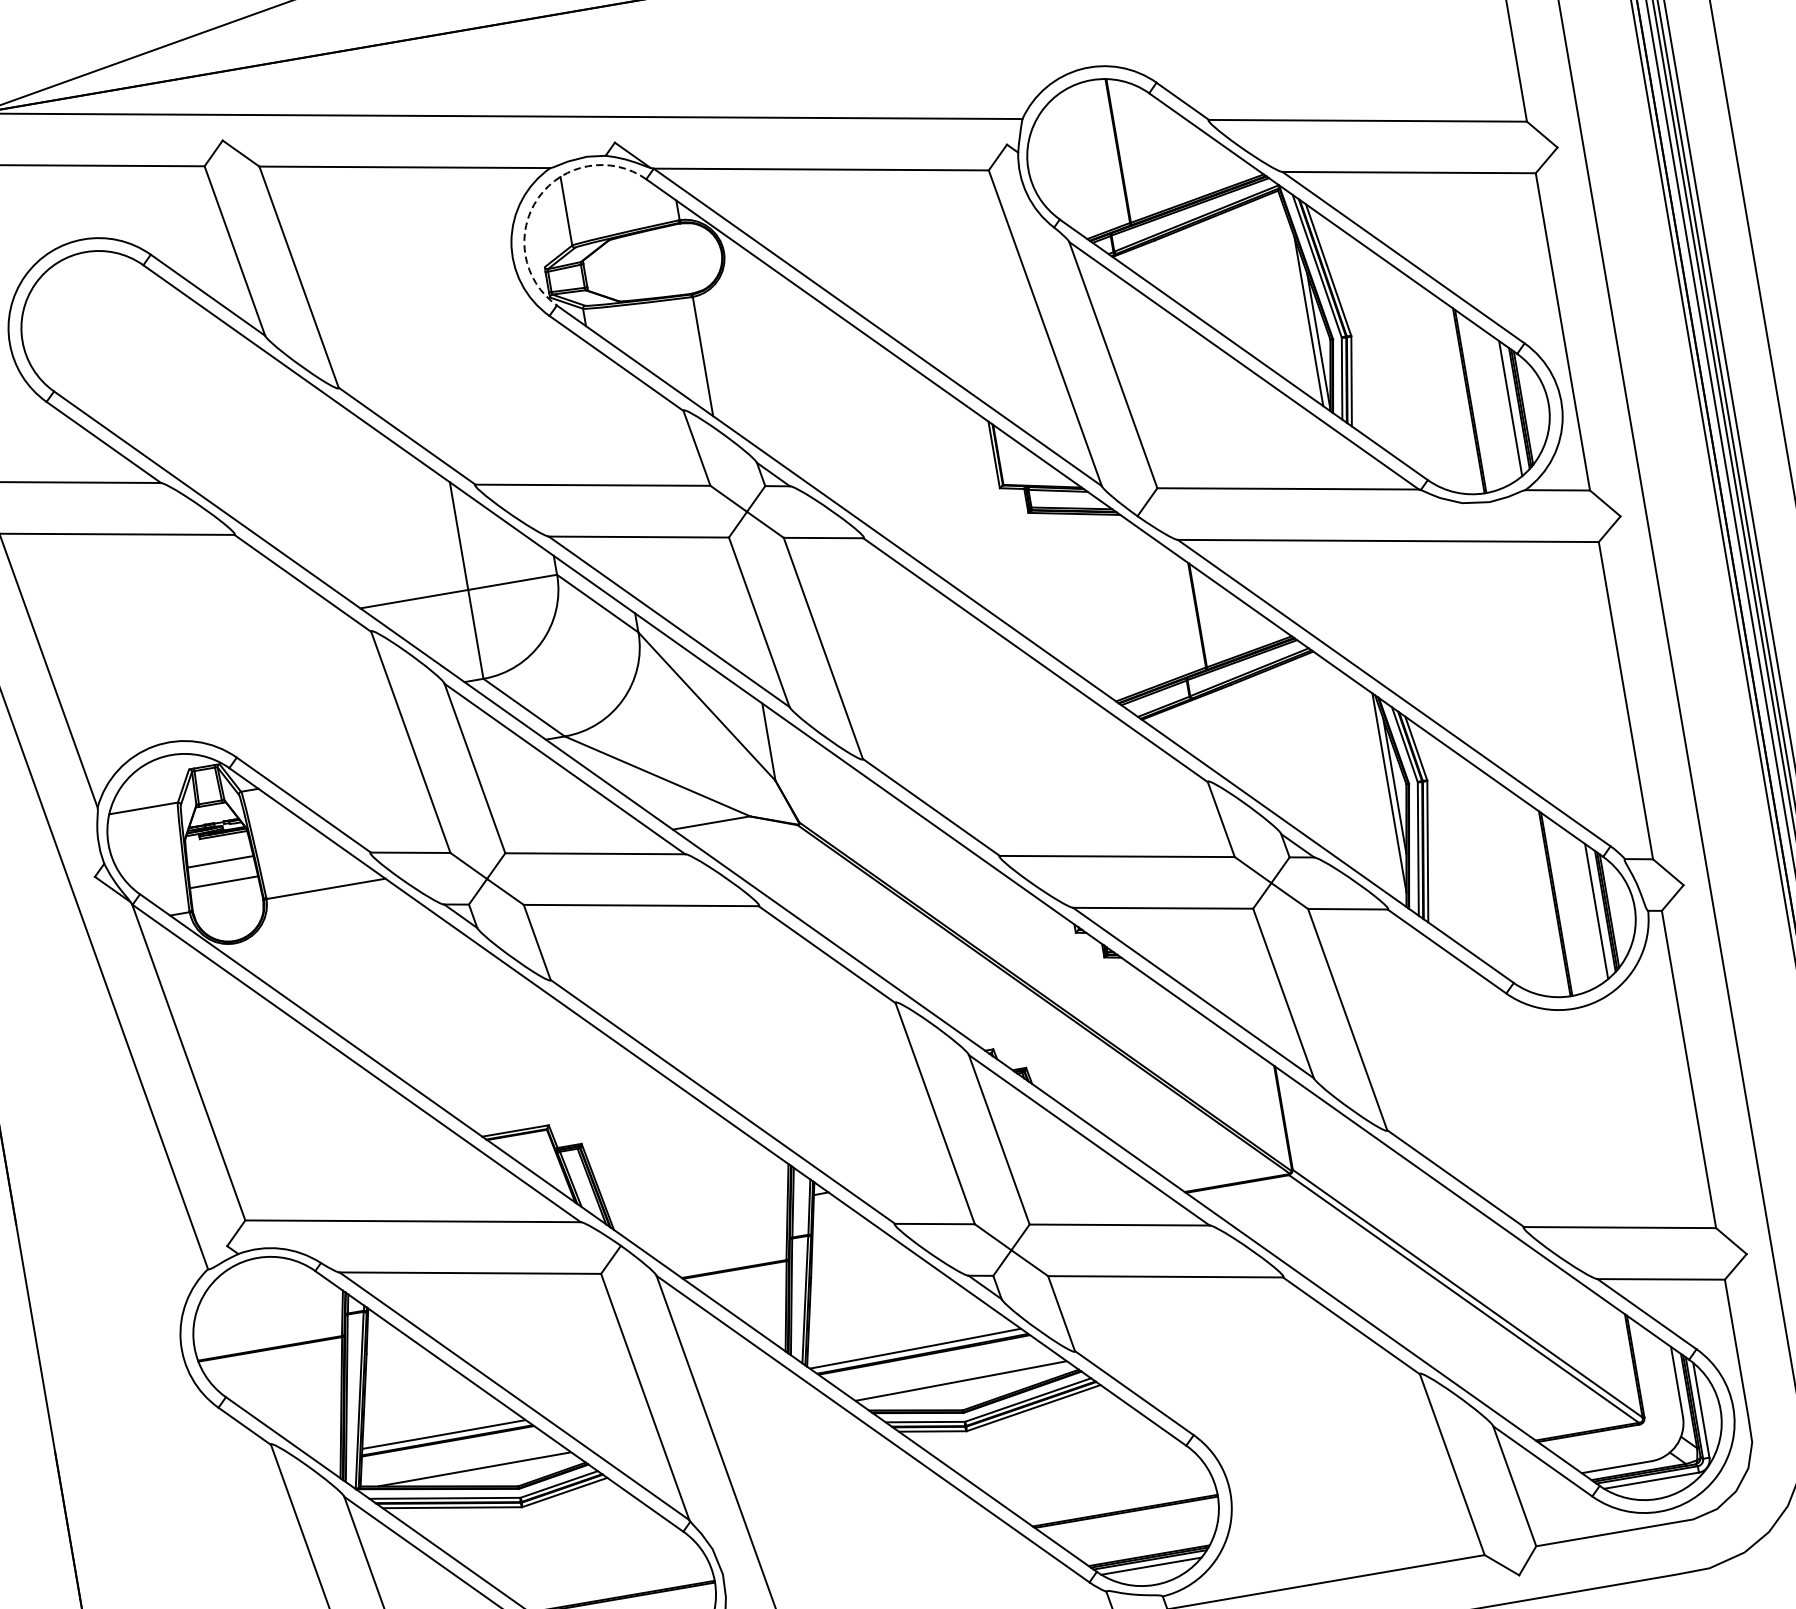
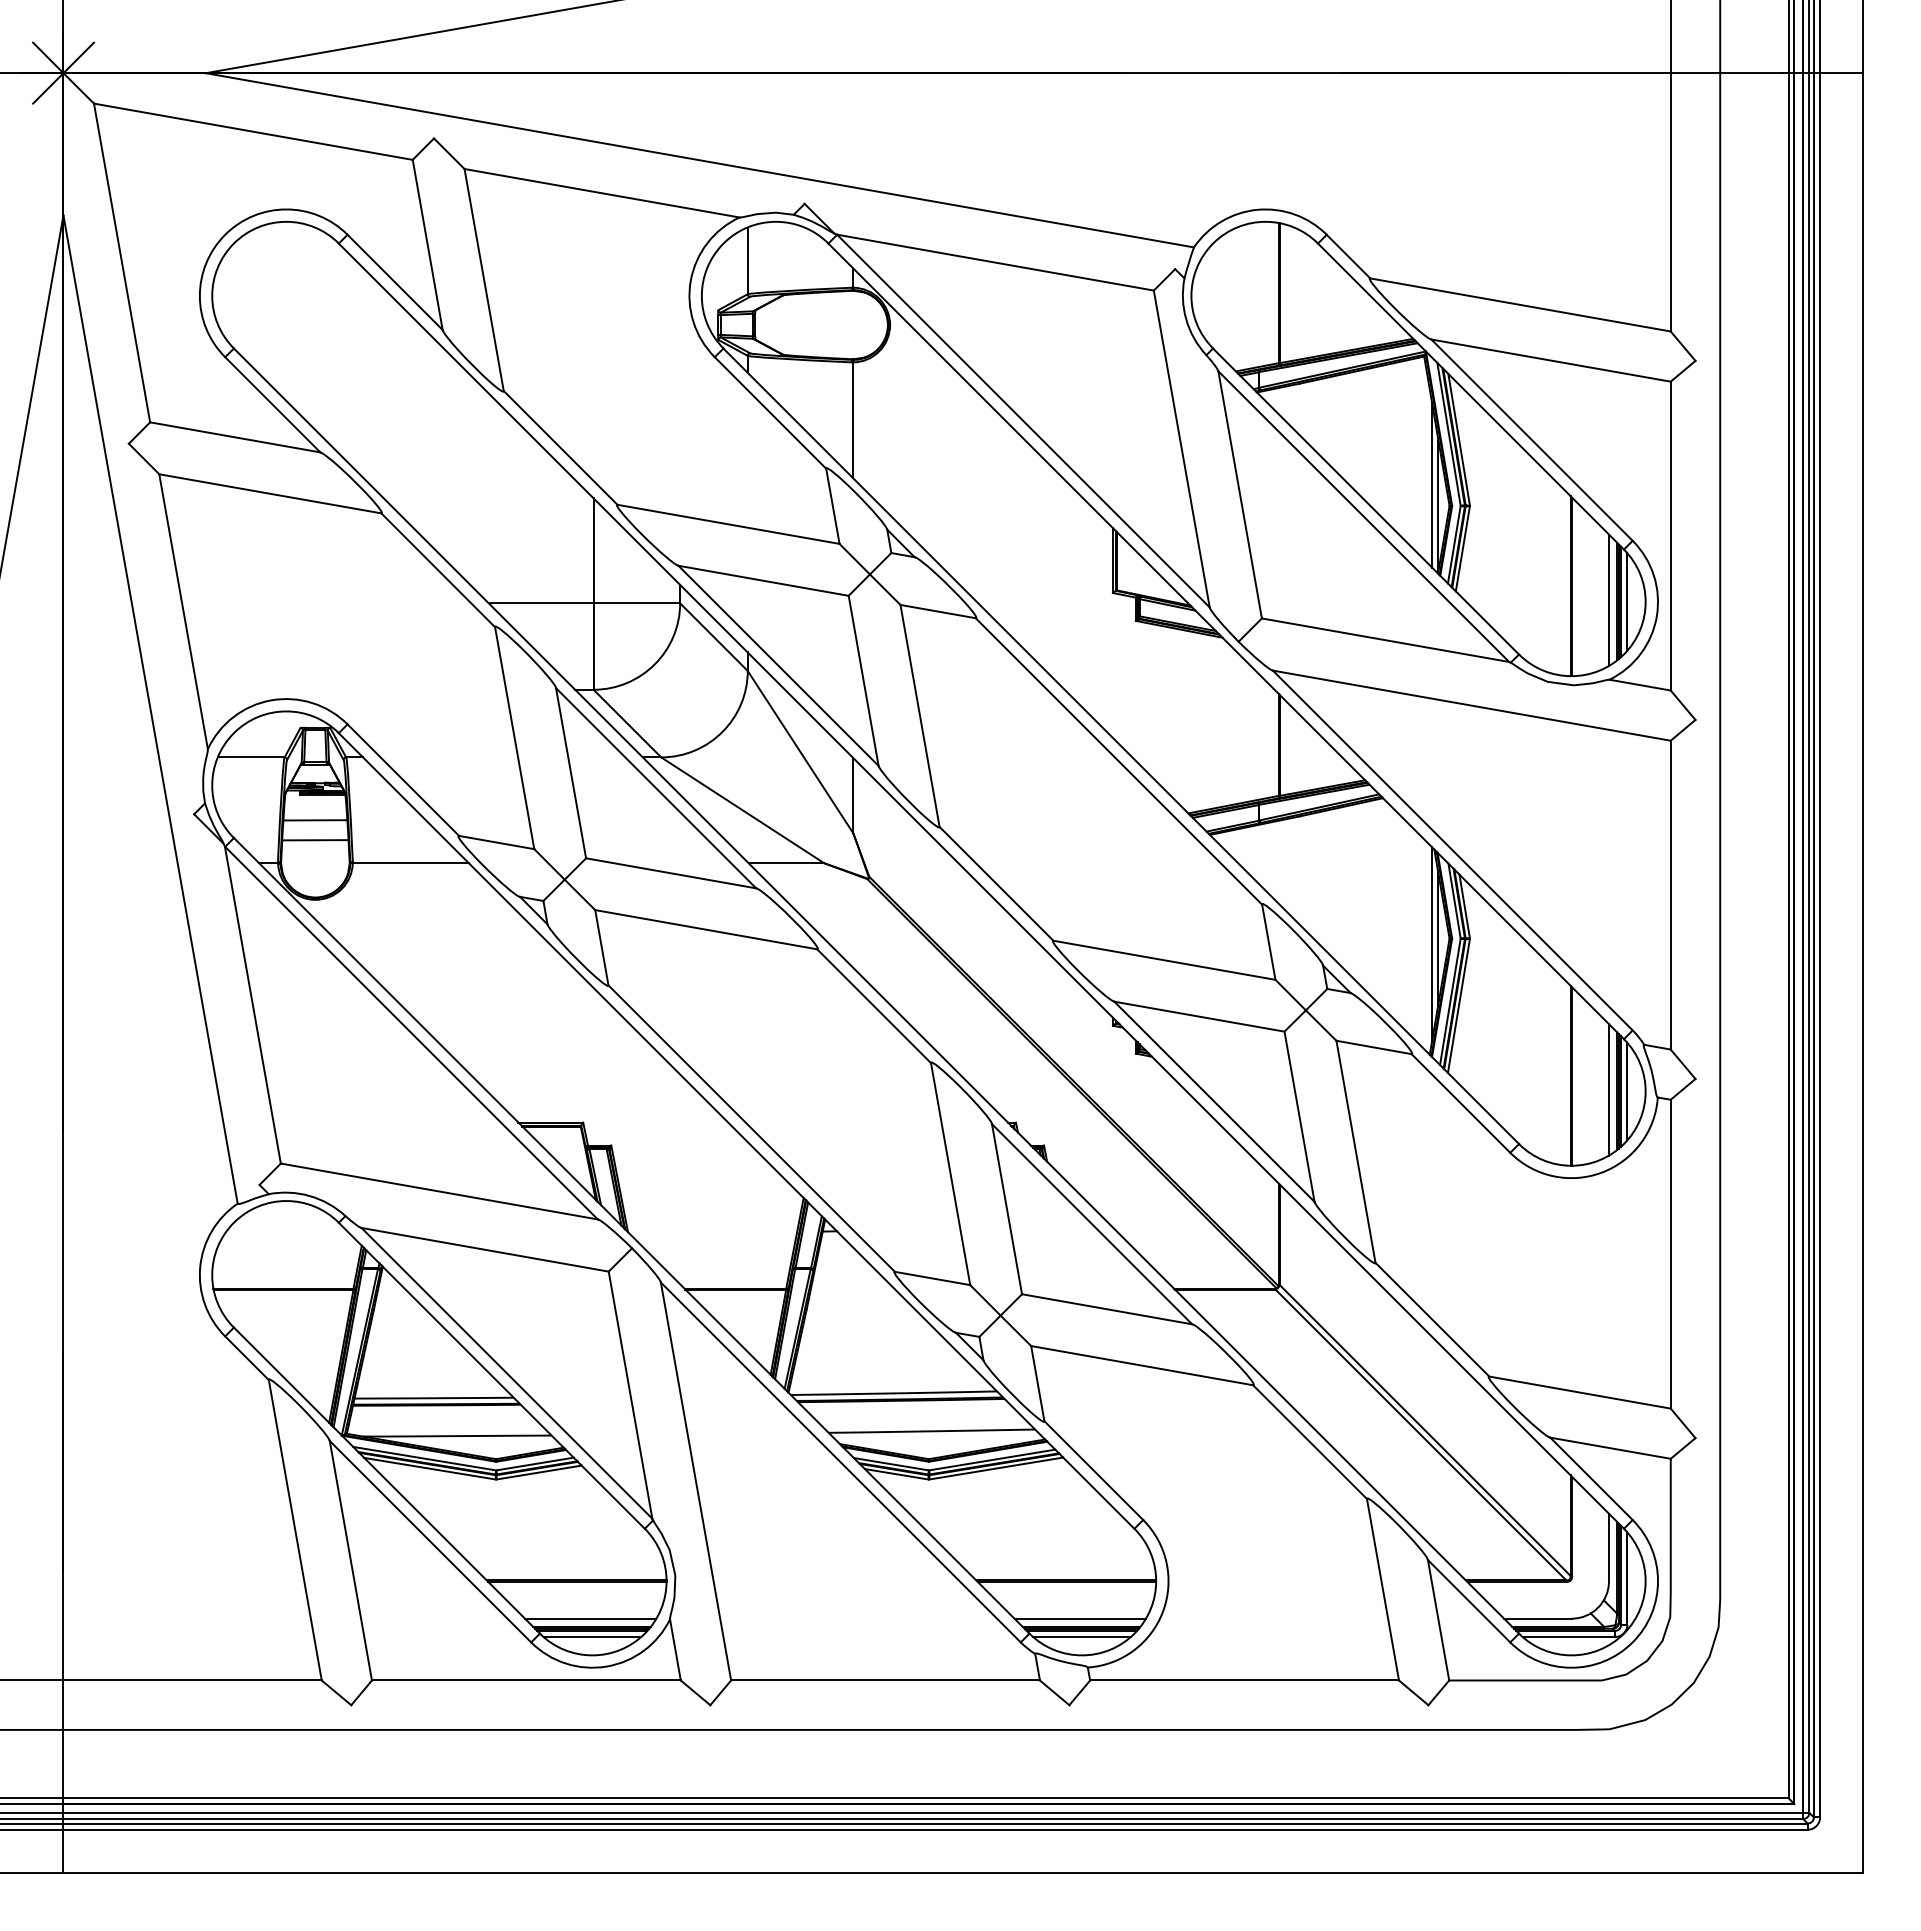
arc: (538, 197) -> (723, 243), dashed -> solid
line: (1529, 406) -> (1627, 601), added
line: (1615, 909) -> (1627, 1091), added
line: (1146, 1547) -> (1080, 1618), added

